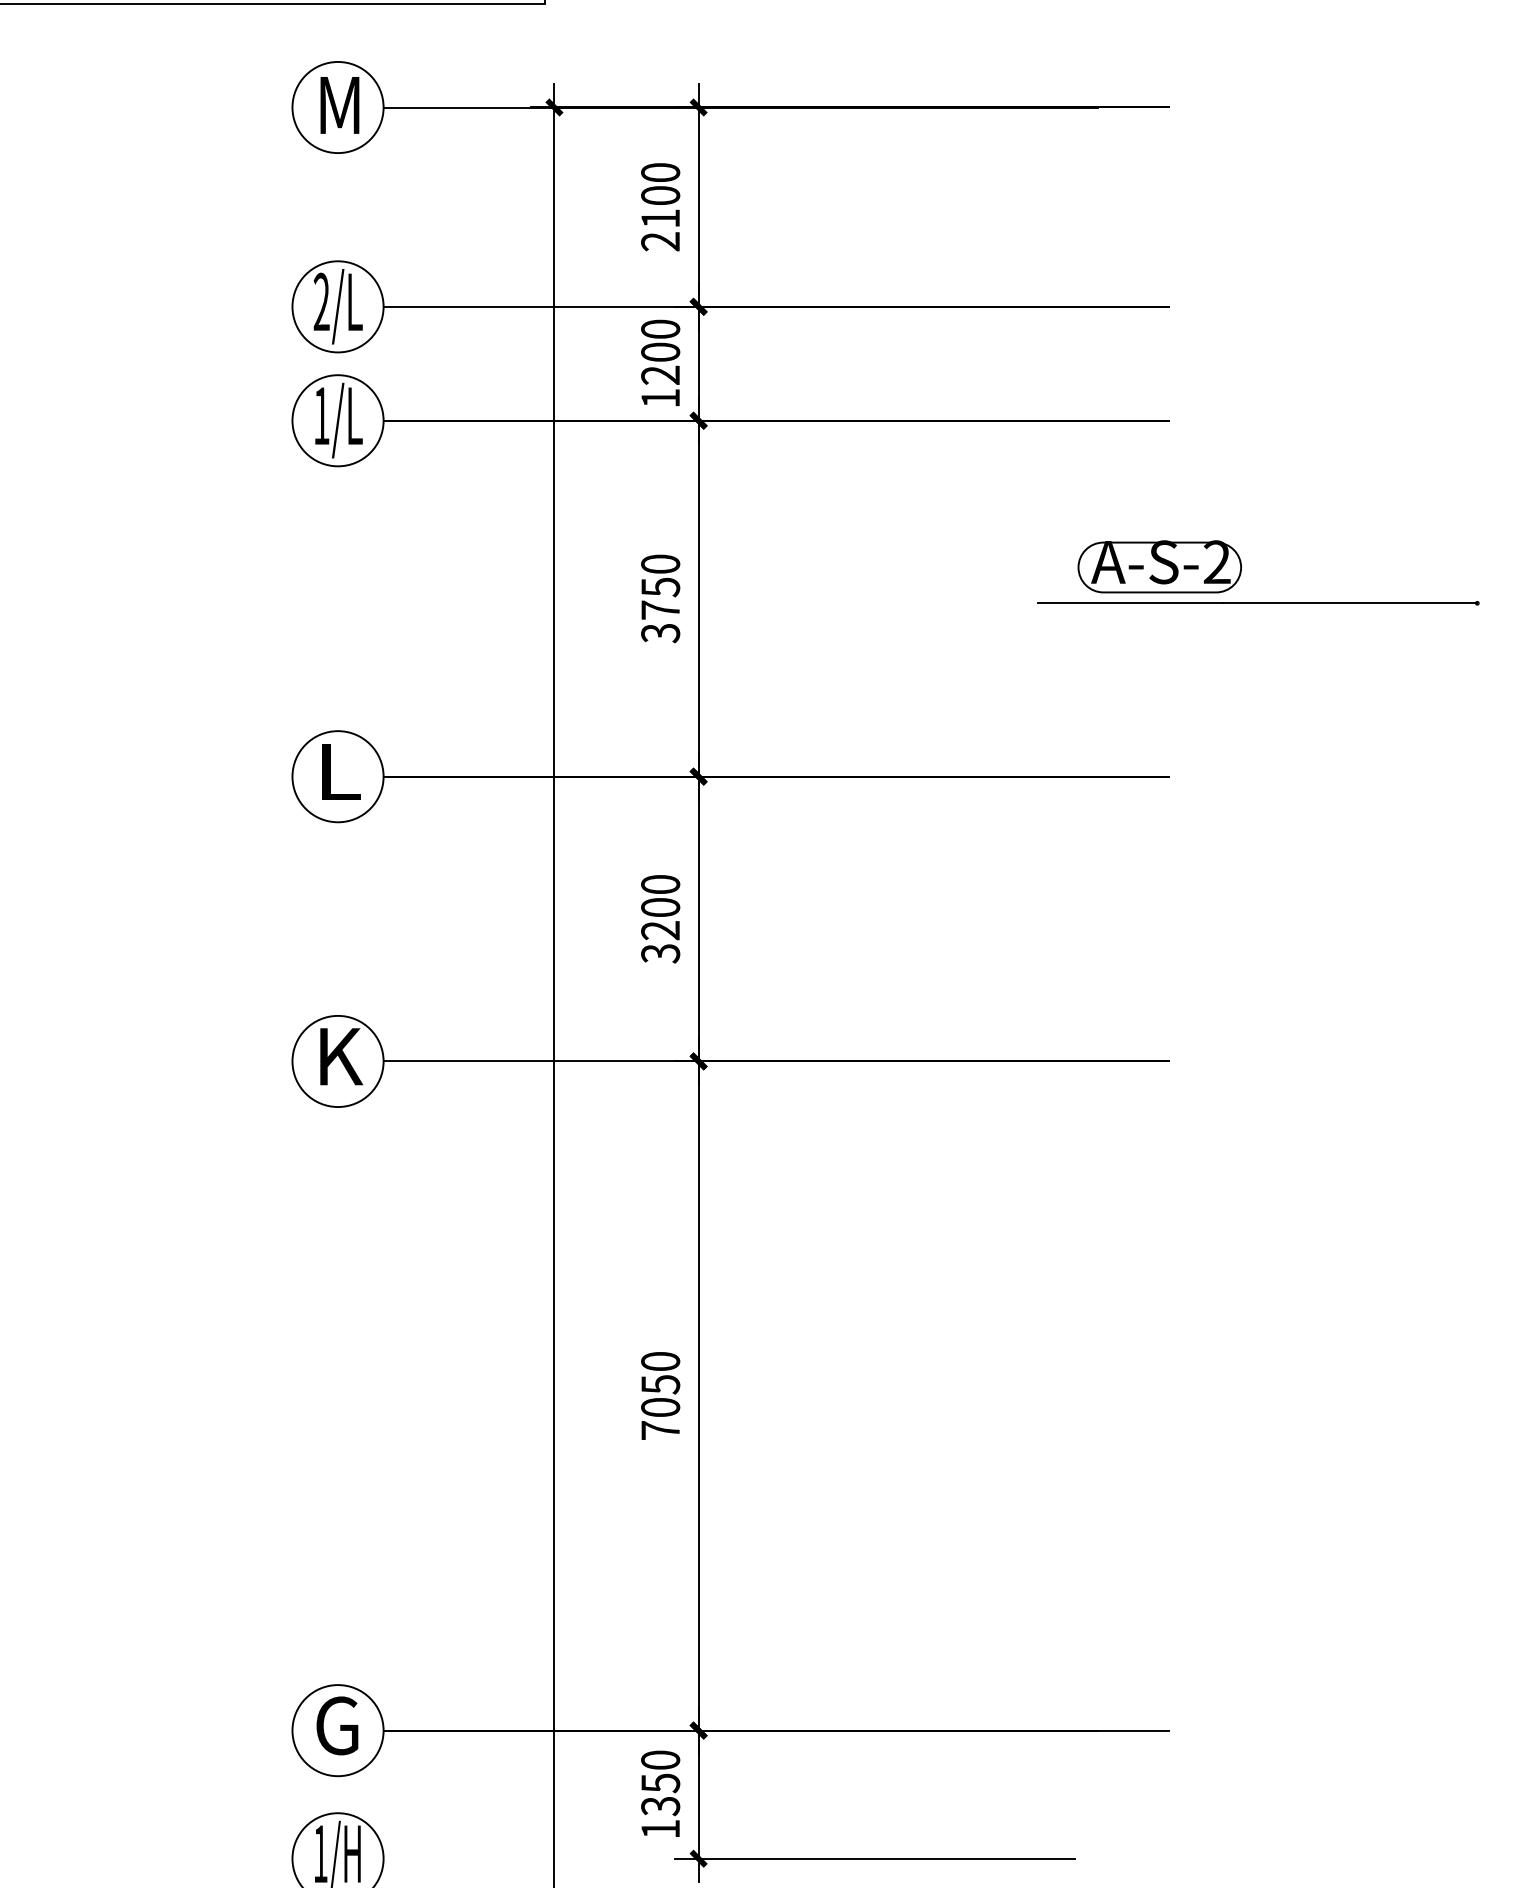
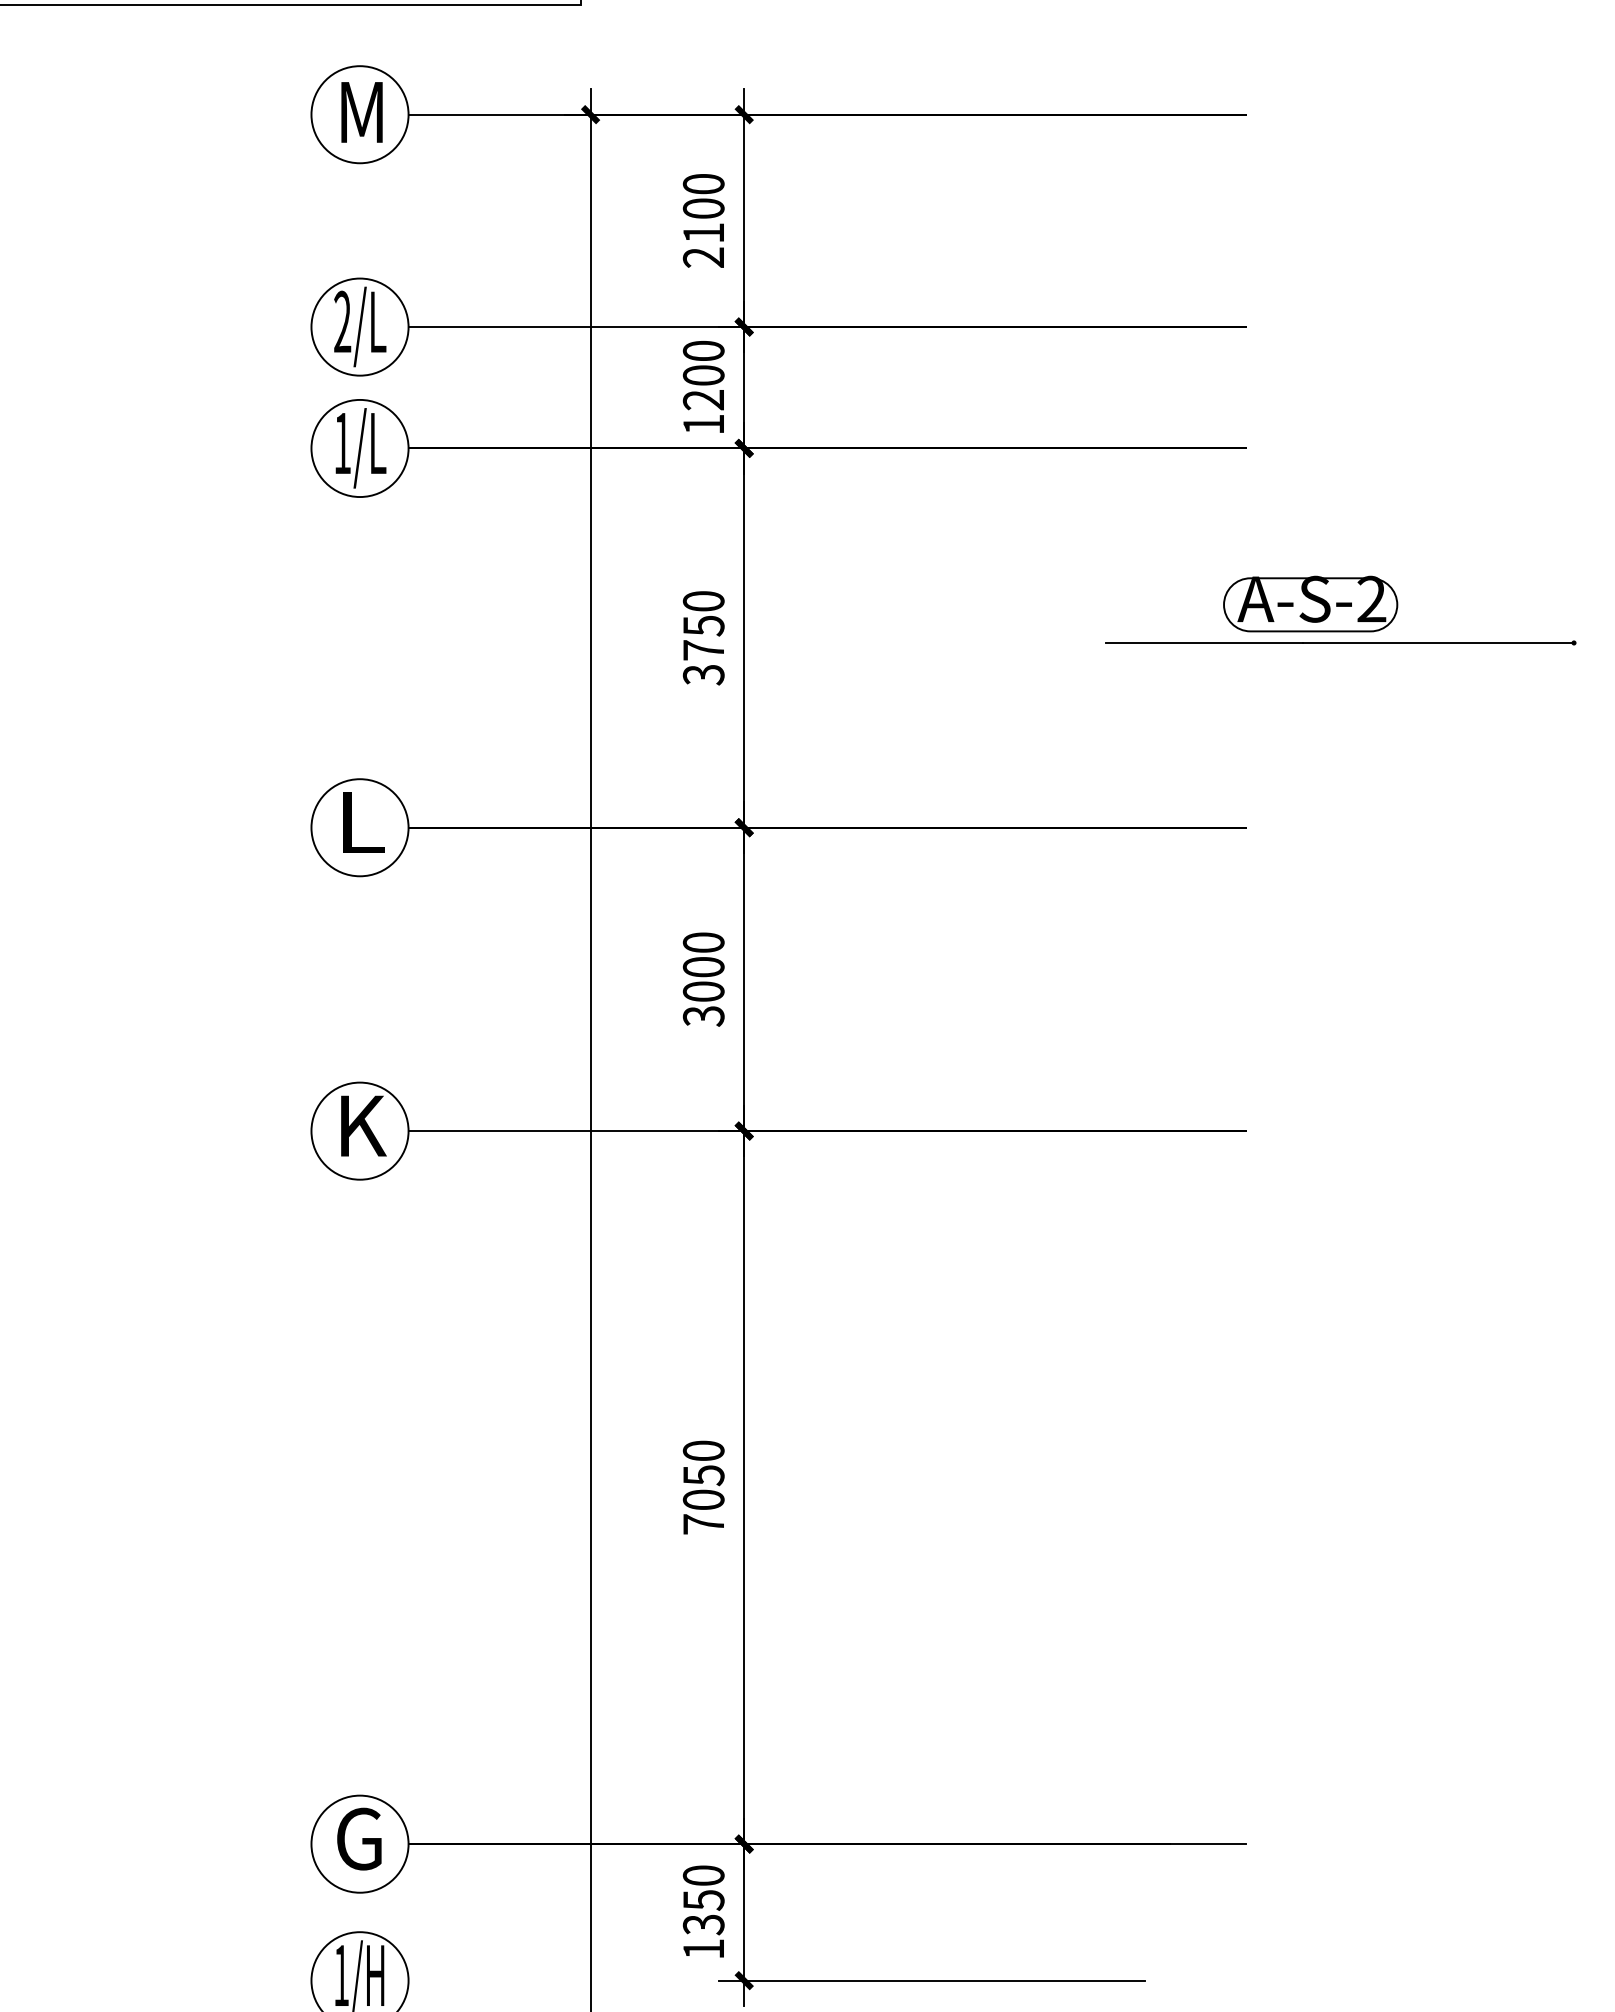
part: (1159, 566) -> (1310, 603), moved
text: (660, 930) -> (703, 991), 3200 -> 3000

